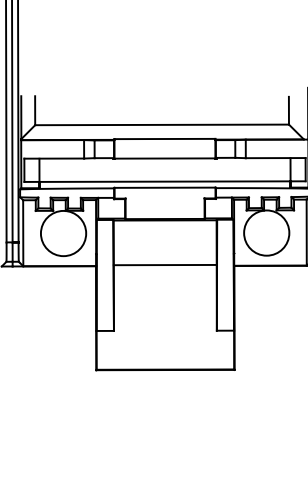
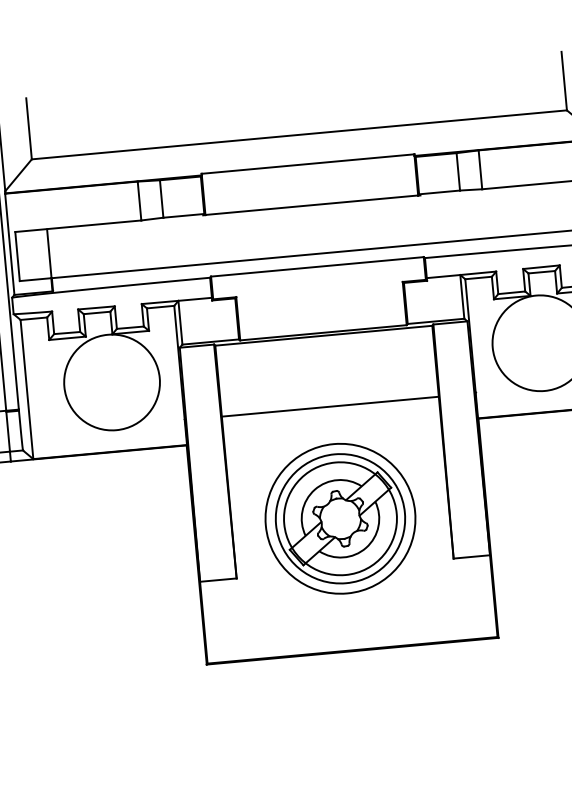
line: (164, 264) -> (328, 405), moved
part: (165, 307) -> (340, 519), added

